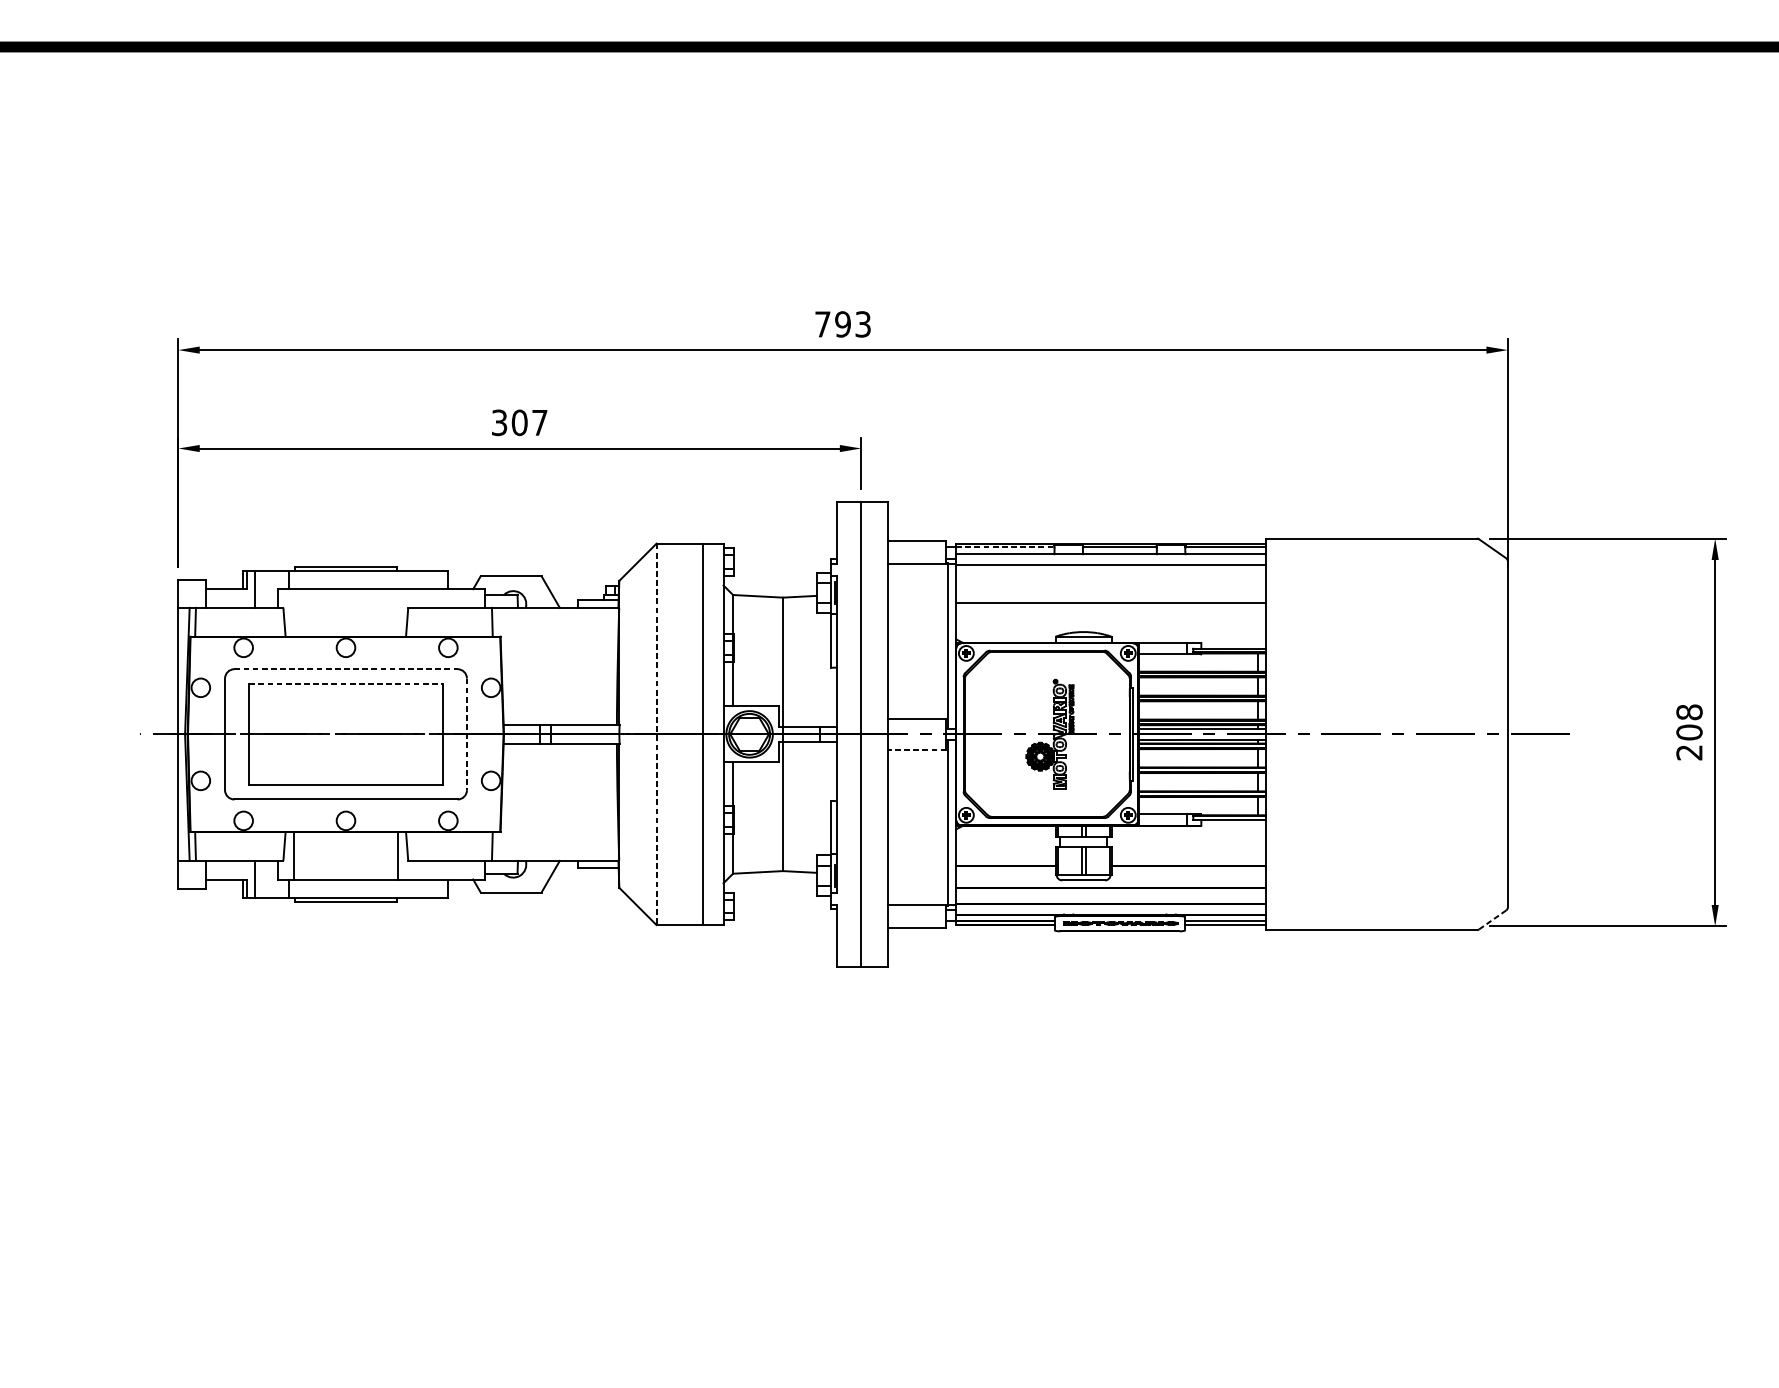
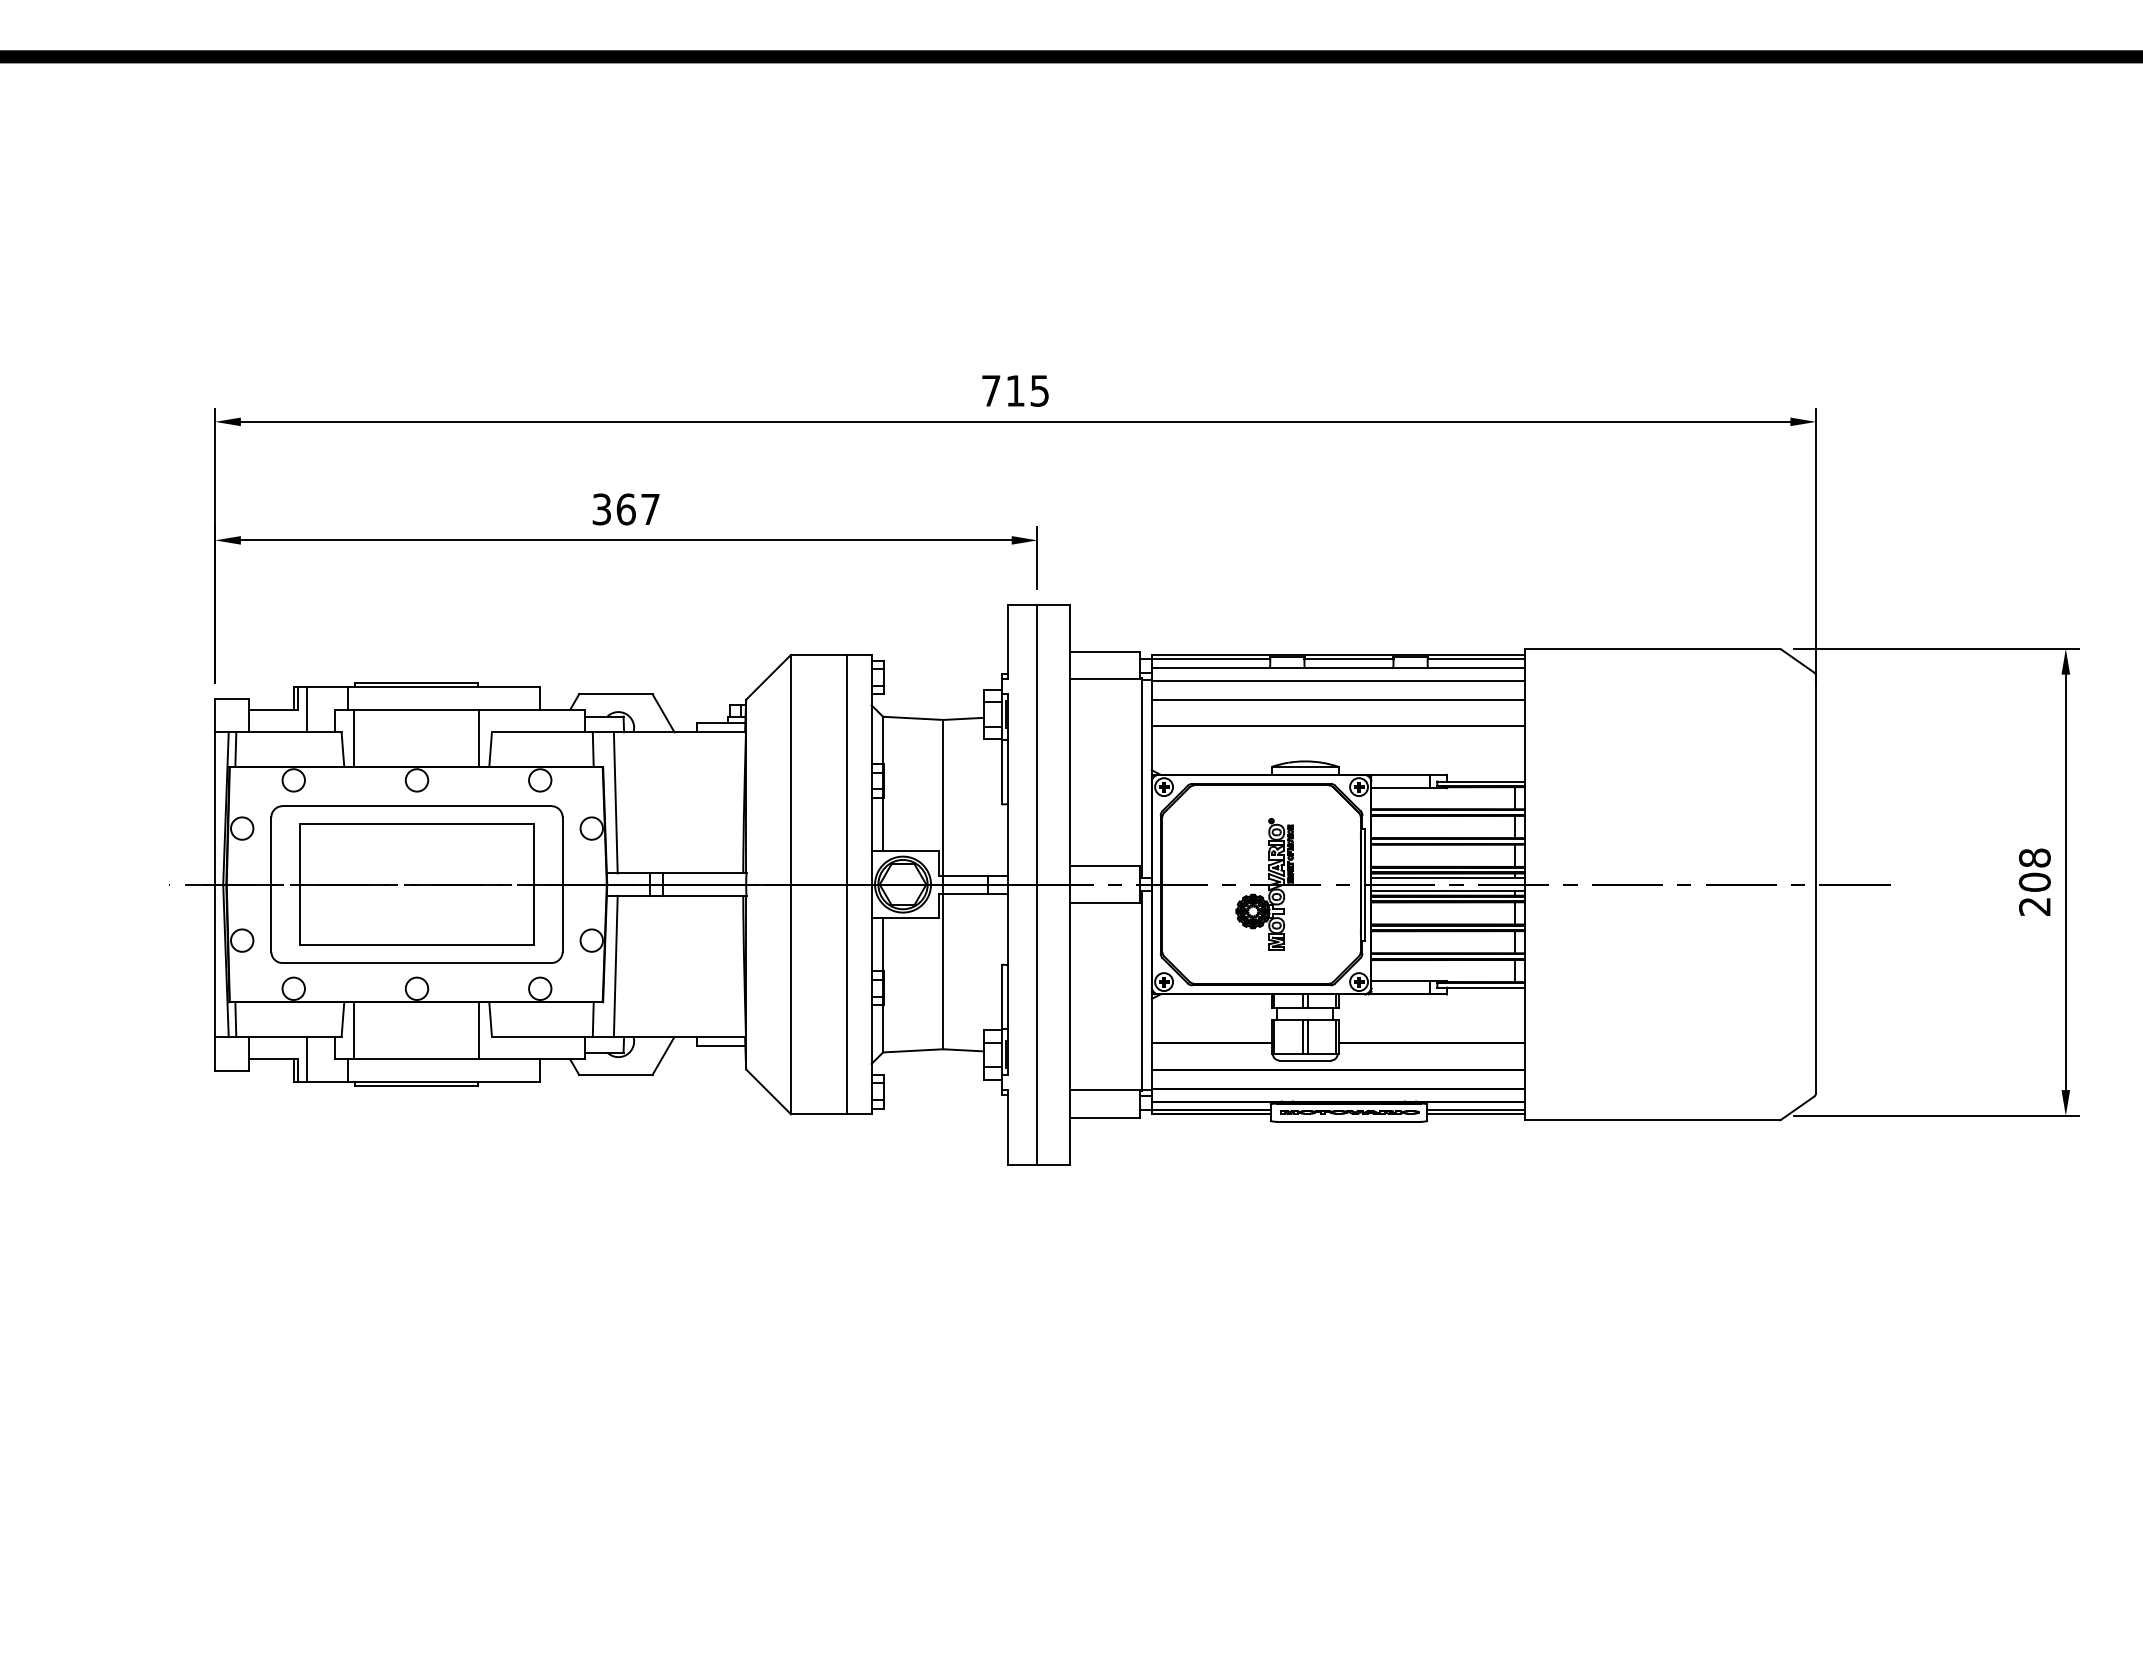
text: (852, 324) -> (1027, 390), 793 -> 715
text: (519, 422) -> (625, 509), 307 -> 367
line: (1005, 547) -> (1211, 659), dashed -> solid
line: (1110, 580) -> (1337, 699), added
line: (294, 612) -> (354, 737), added
line: (397, 612) -> (479, 737), added
line: (510, 666) -> (615, 802), added
line: (346, 669) -> (417, 806), dashed -> solid
line: (346, 684) -> (417, 824), dashed -> solid
line: (656, 734) -> (791, 884), dashed -> solid
line: (466, 735) -> (562, 885), dashed -> solid
line: (916, 750) -> (1104, 903), dashed -> solid
line: (510, 801) -> (615, 965), added
line: (1492, 920) -> (1797, 1108), dashed -> solid

